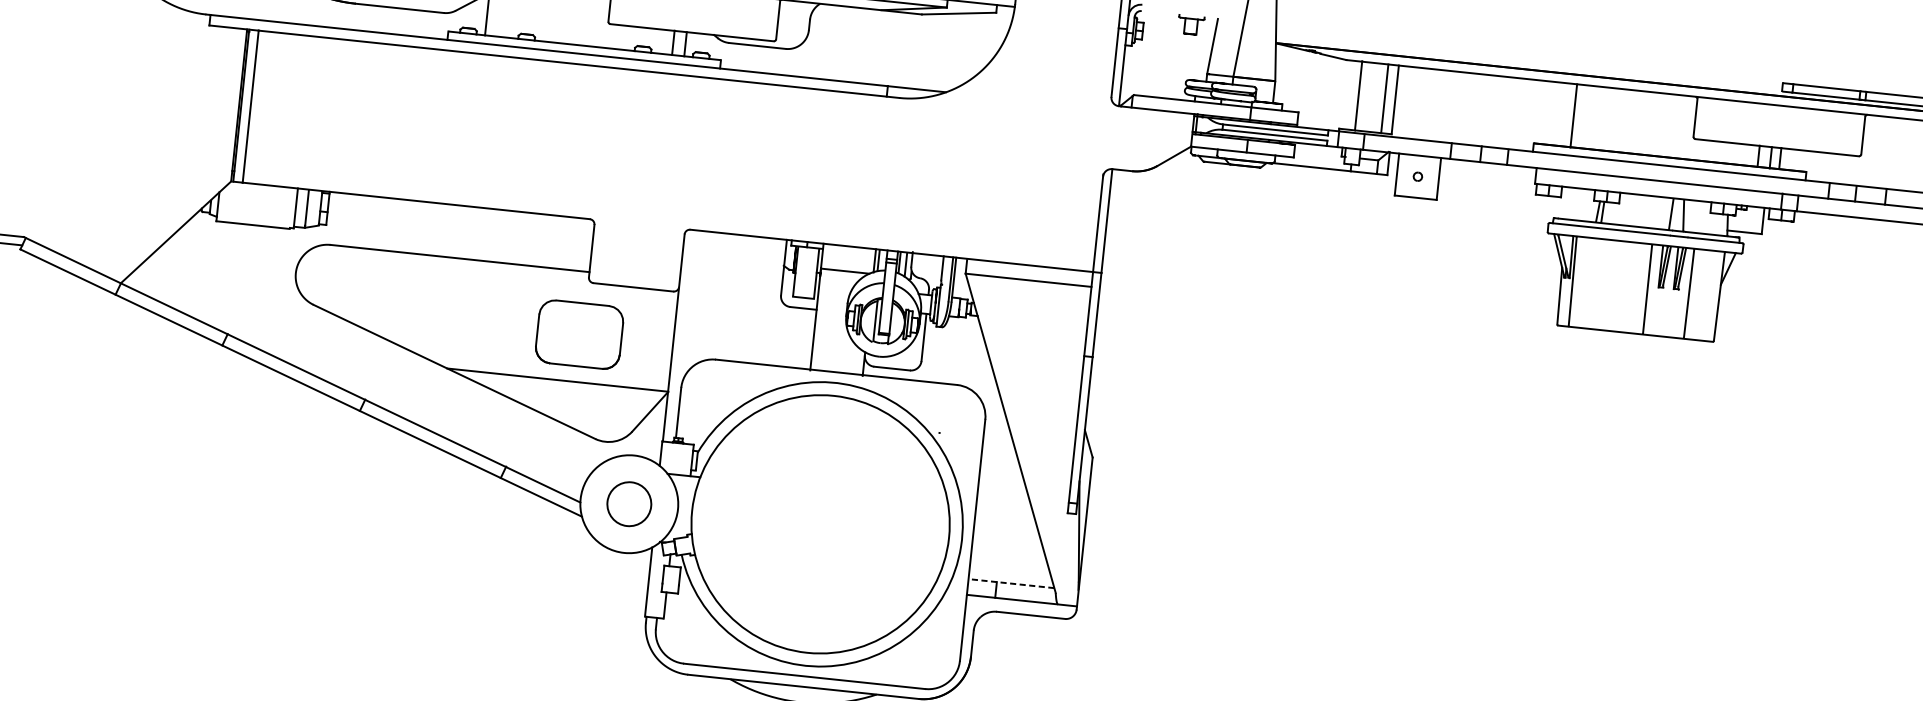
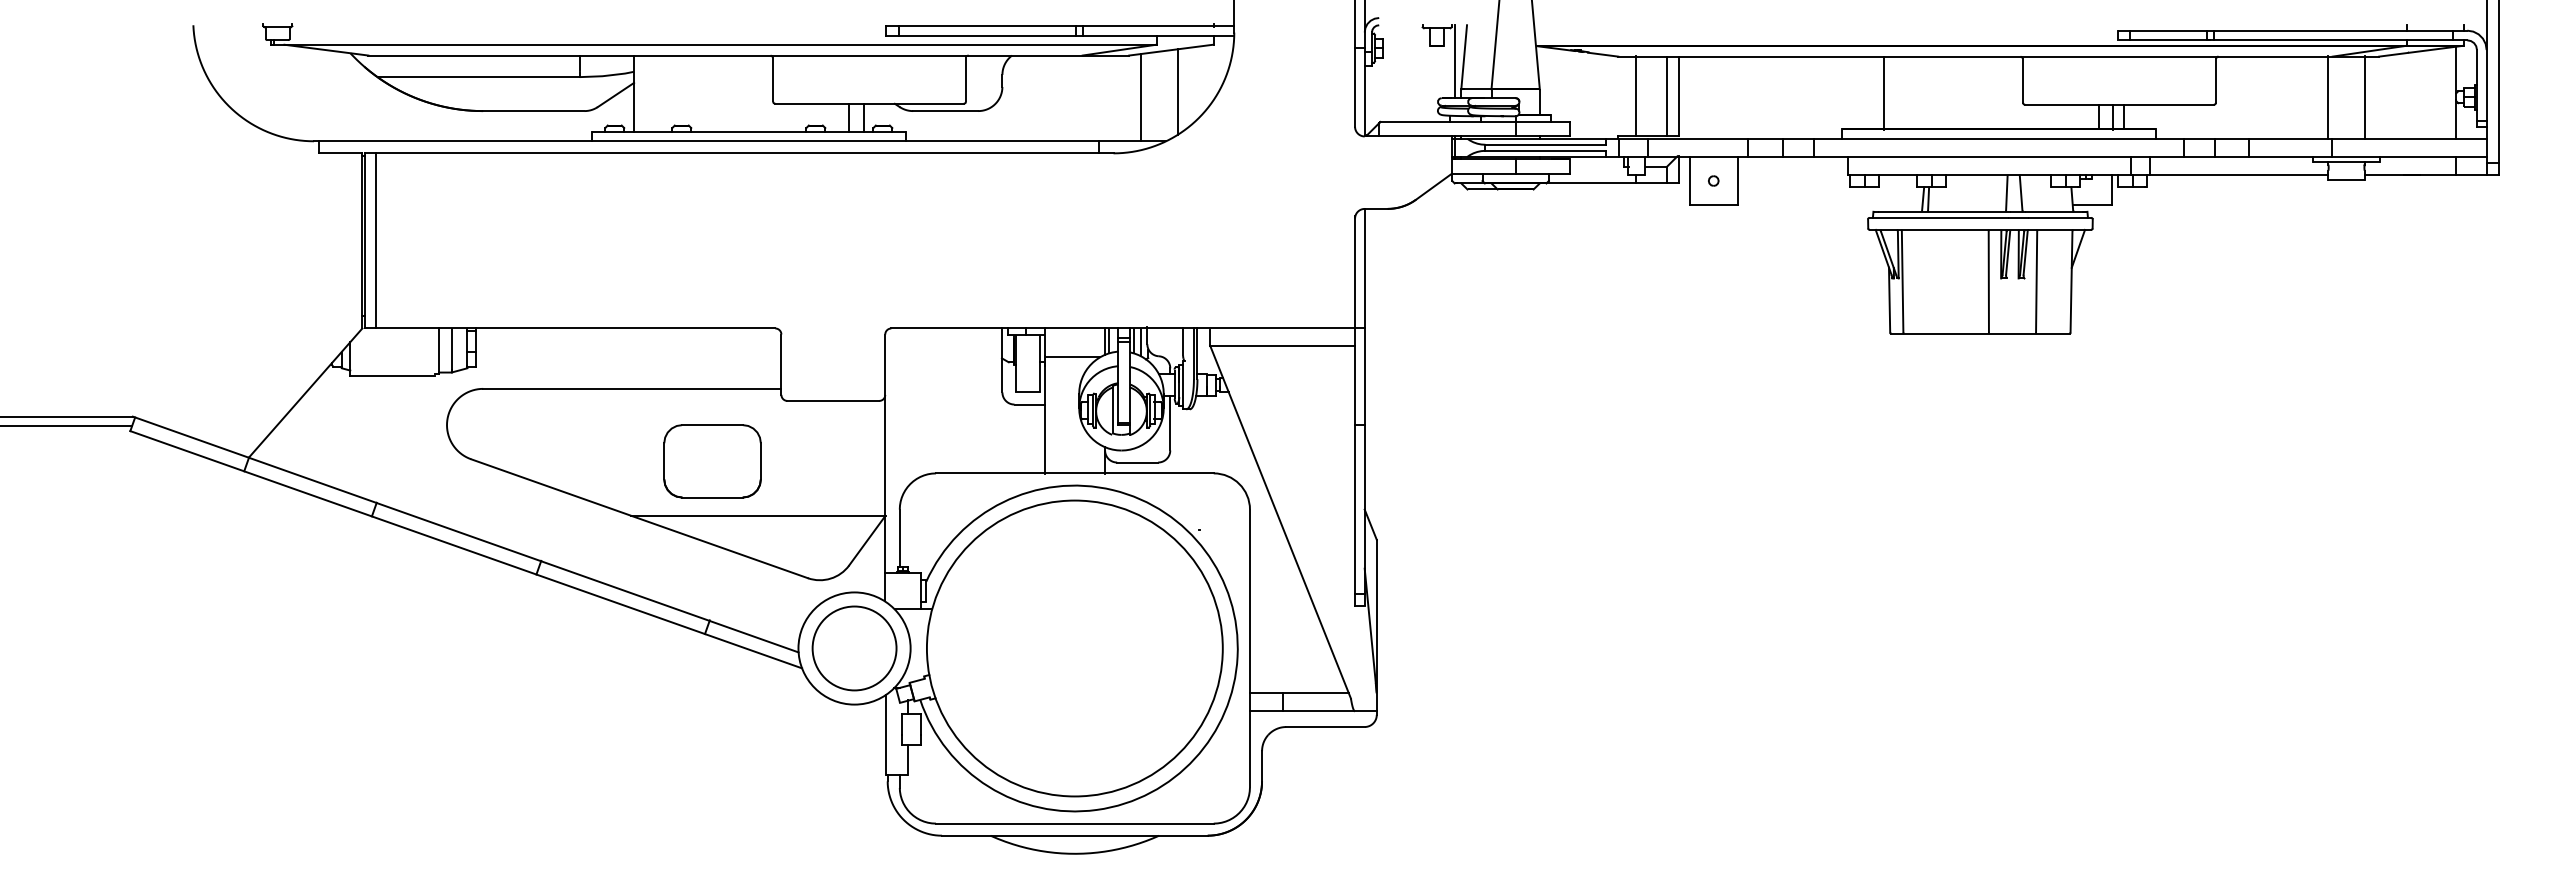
line: (1204, 49) -> (1455, 61), added
line: (960, 50) -> (1177, 91), added
line: (928, 52) -> (1141, 97), added
part: (579, 334) -> (712, 461), moved
circle: (629, 504) -> (854, 648), size x1.67
line: (1010, 583) -> (1298, 693), dashed -> solid

